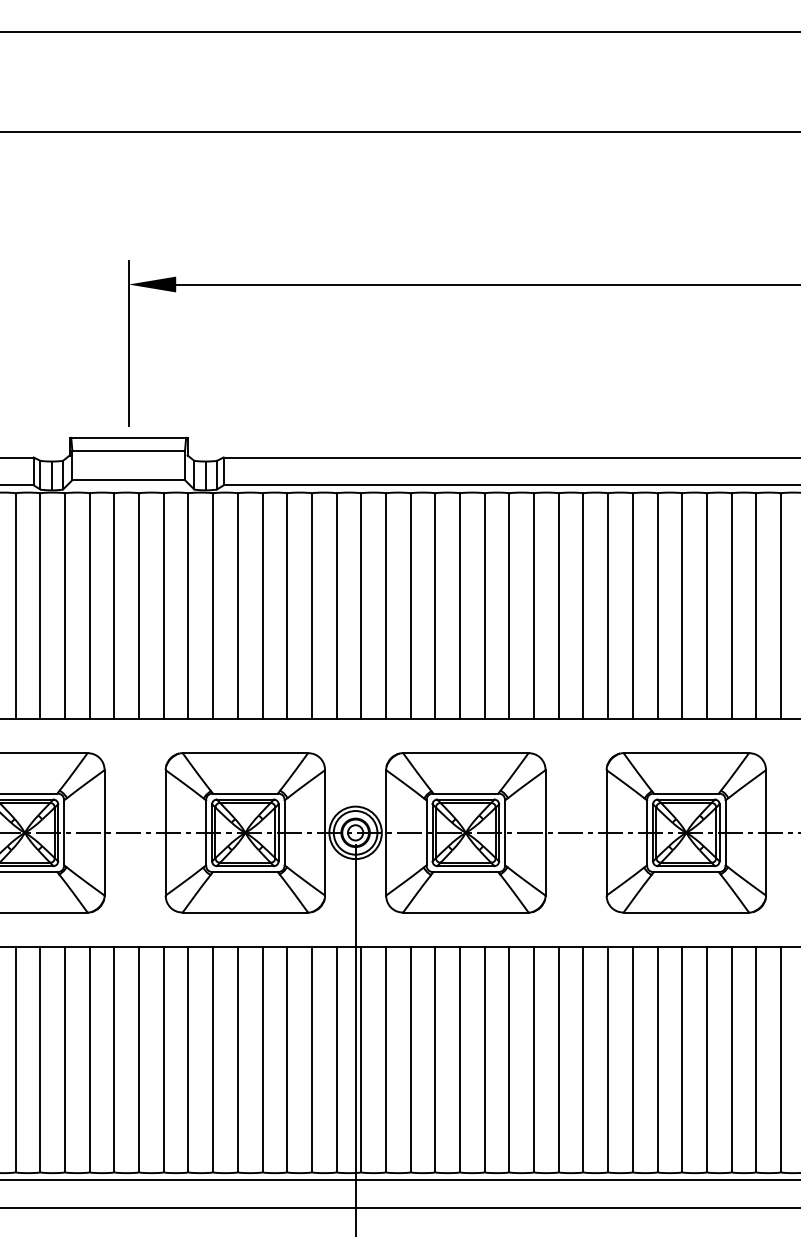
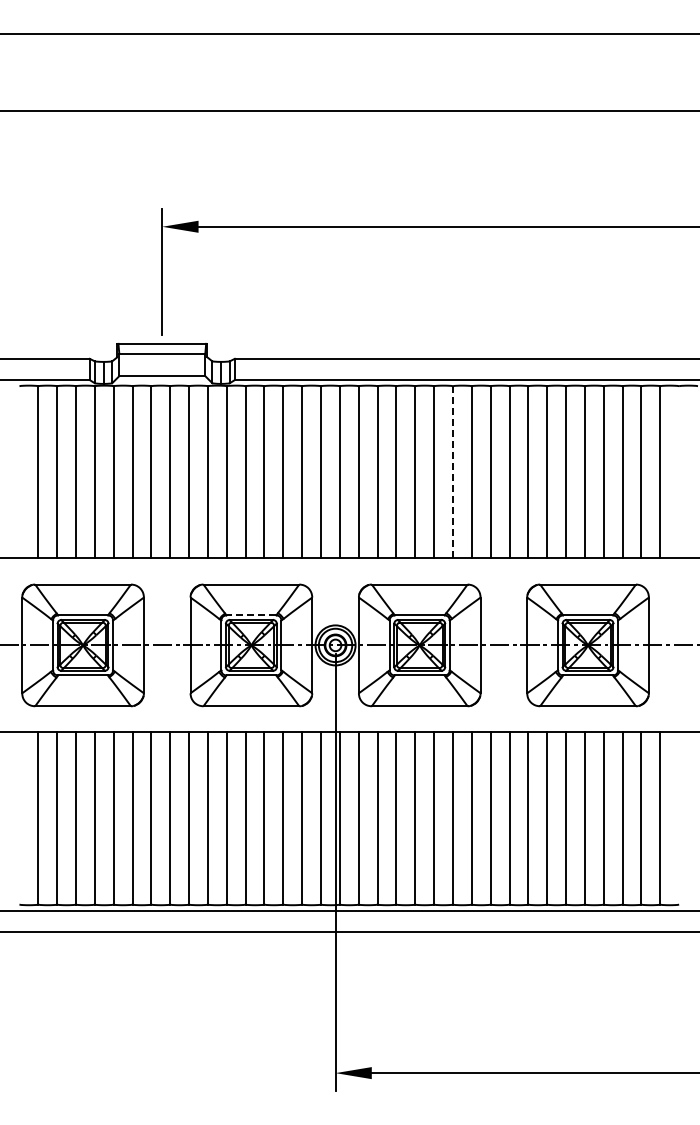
line: (508, 606) -> (452, 472), solid -> dashed
line: (245, 793) -> (251, 615), solid -> dashed

